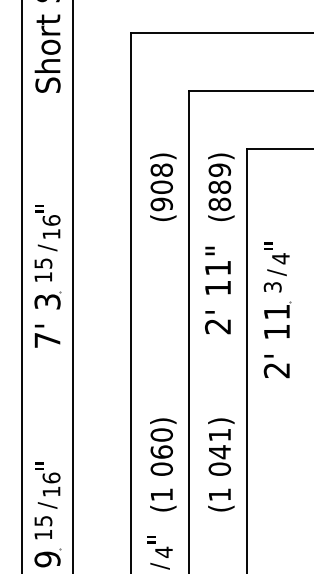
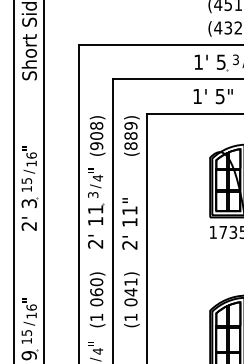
text: (217, 289) -> (129, 223), moved
part: (278, 310) -> (96, 208), moved
text: (46, 340) -> (28, 226), 7' -> 2'

